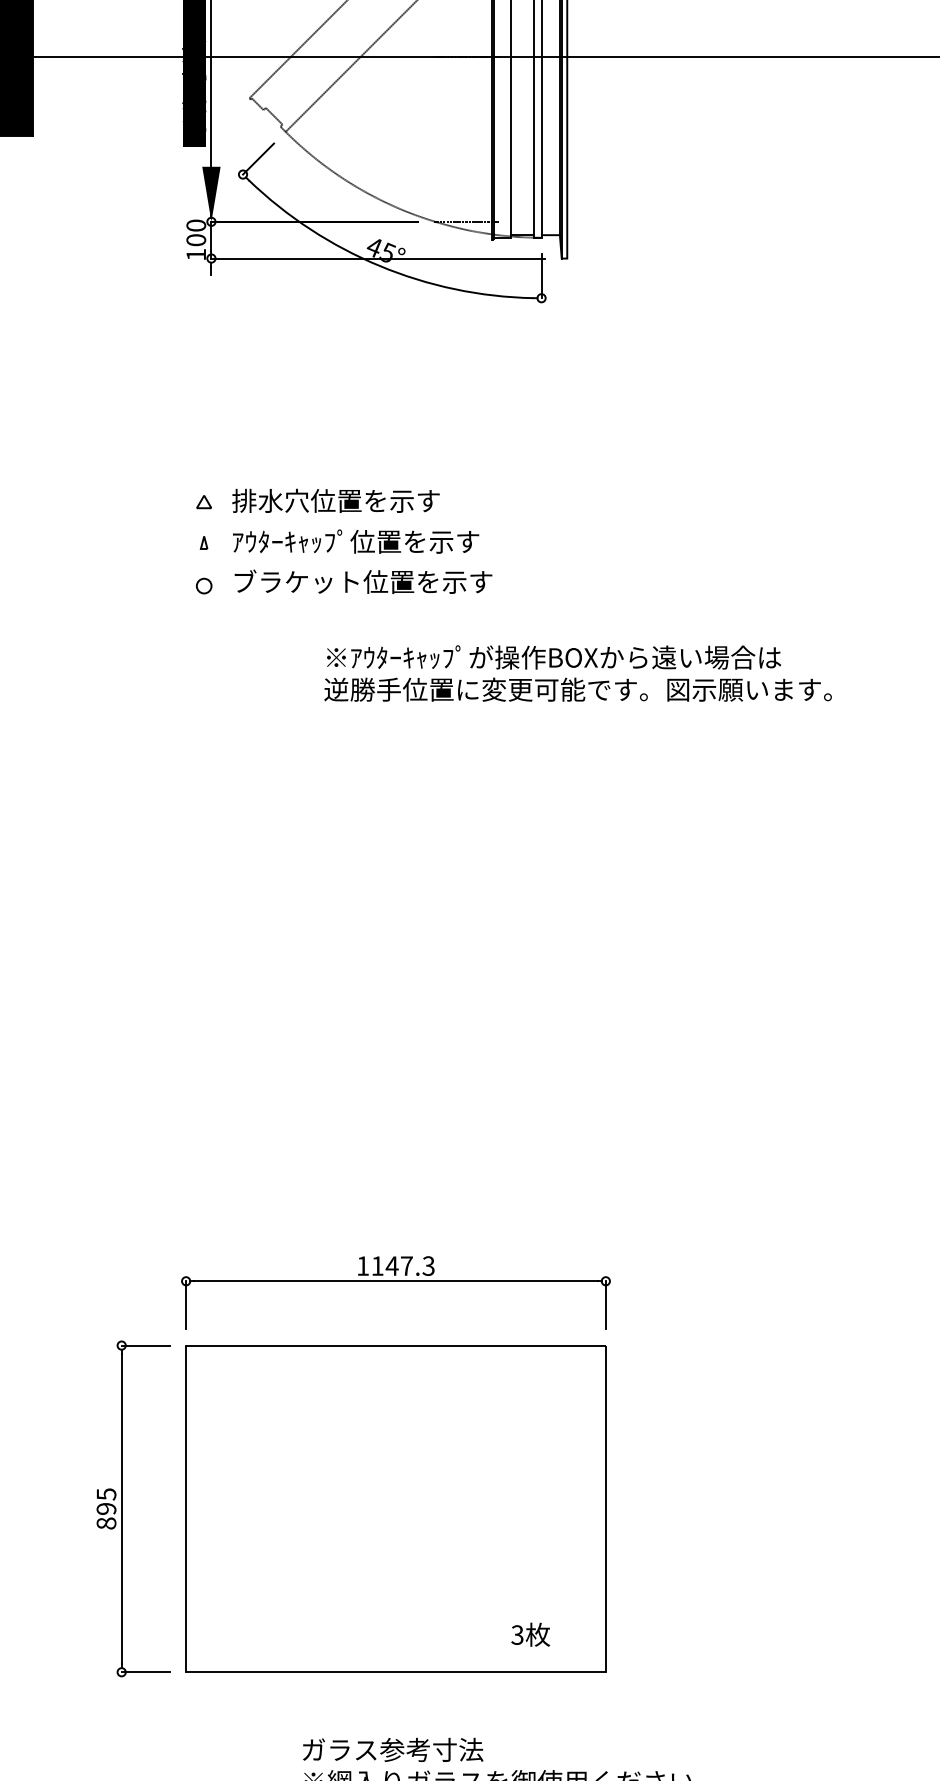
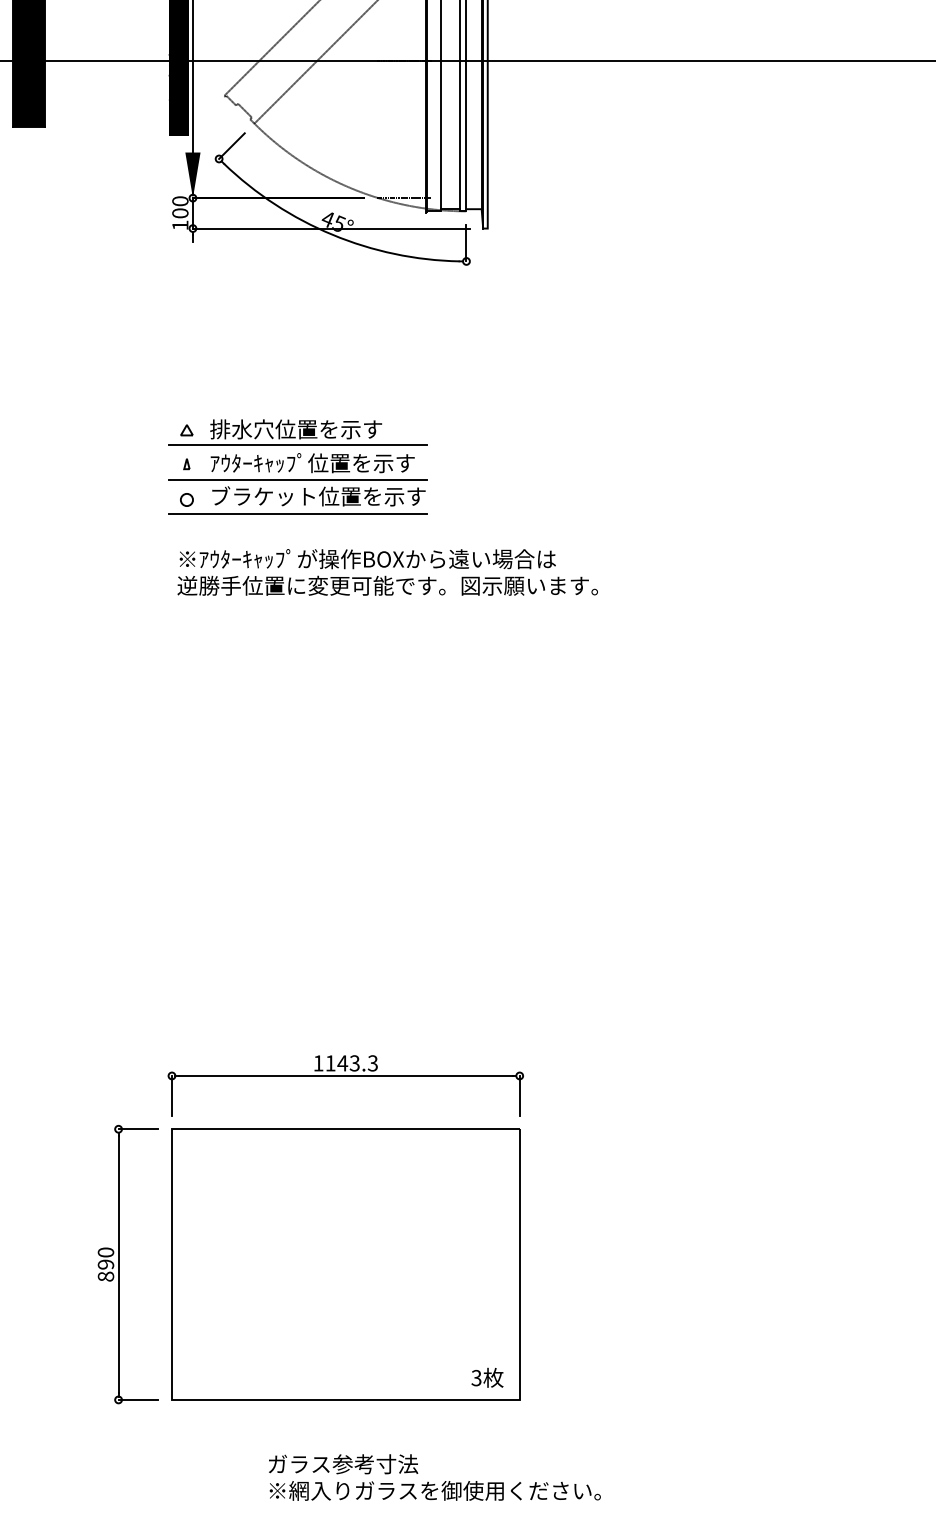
line: (337, 519) -> (297, 444), added
line: (337, 561) -> (297, 479), added
line: (337, 602) -> (297, 513), added
text: (577, 673) -> (387, 572), moved
text: (406, 1266) -> (354, 1063), 1147.3 -> 1143.3
text: (105, 1494) -> (105, 1252), 895 -> 890
text: (530, 1634) -> (487, 1377), moved

